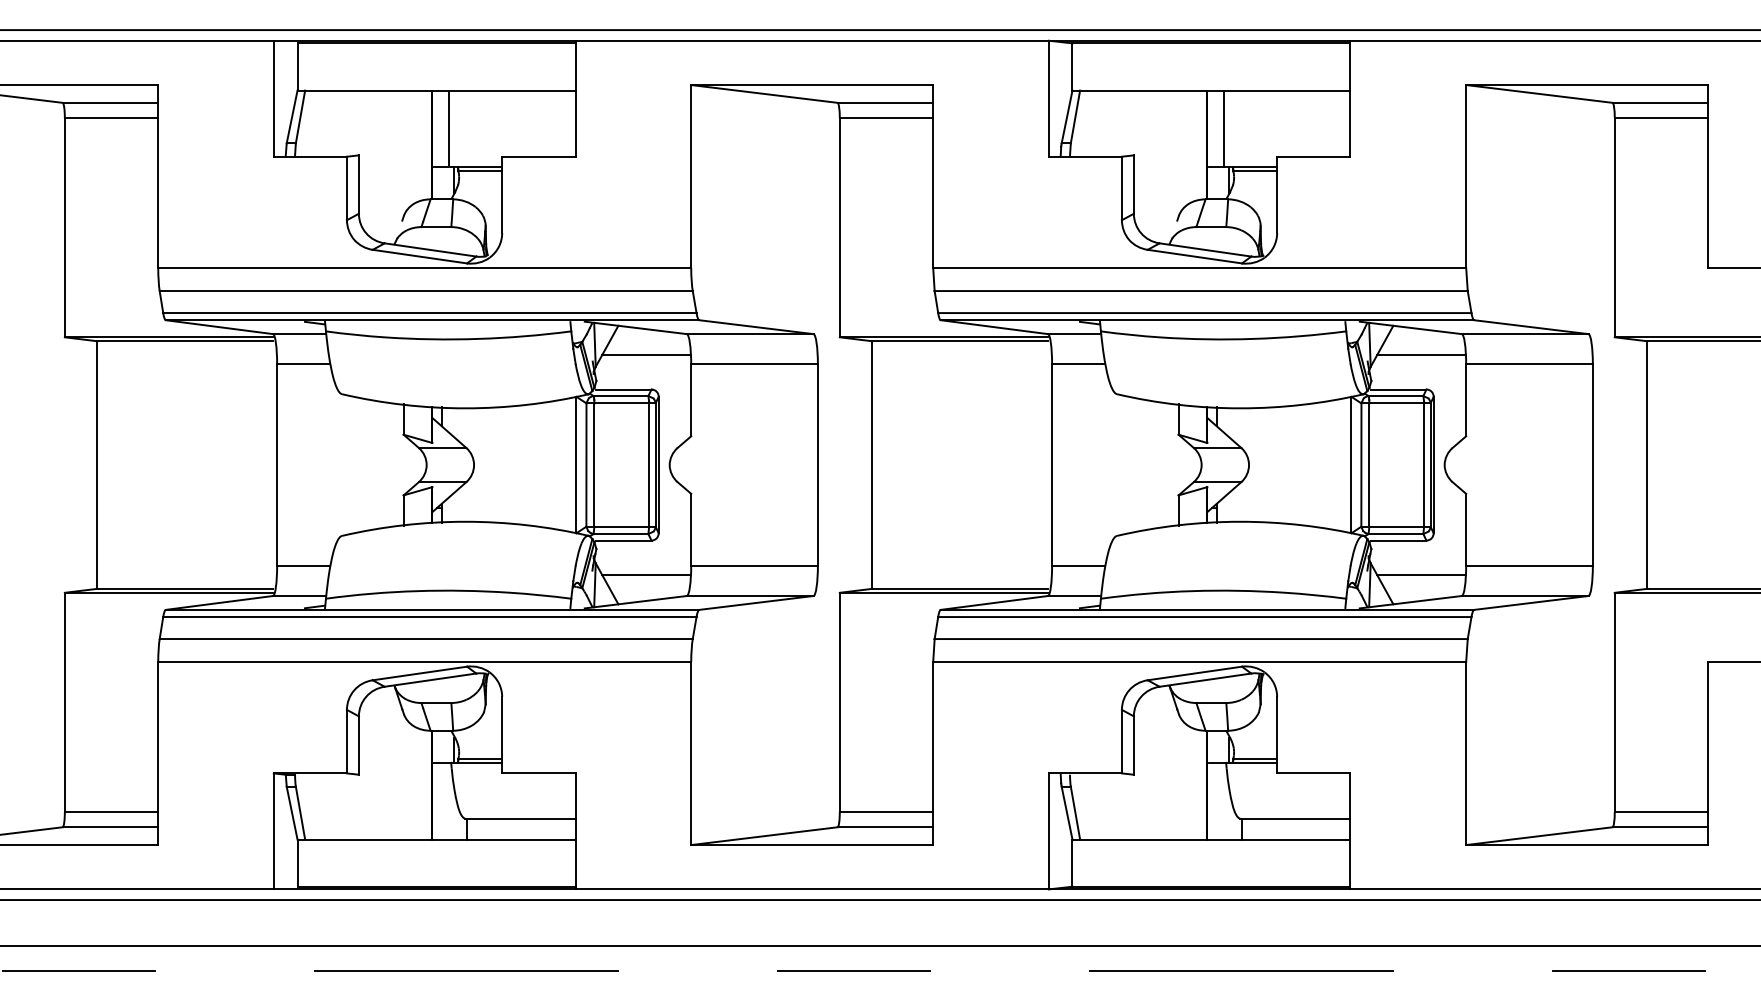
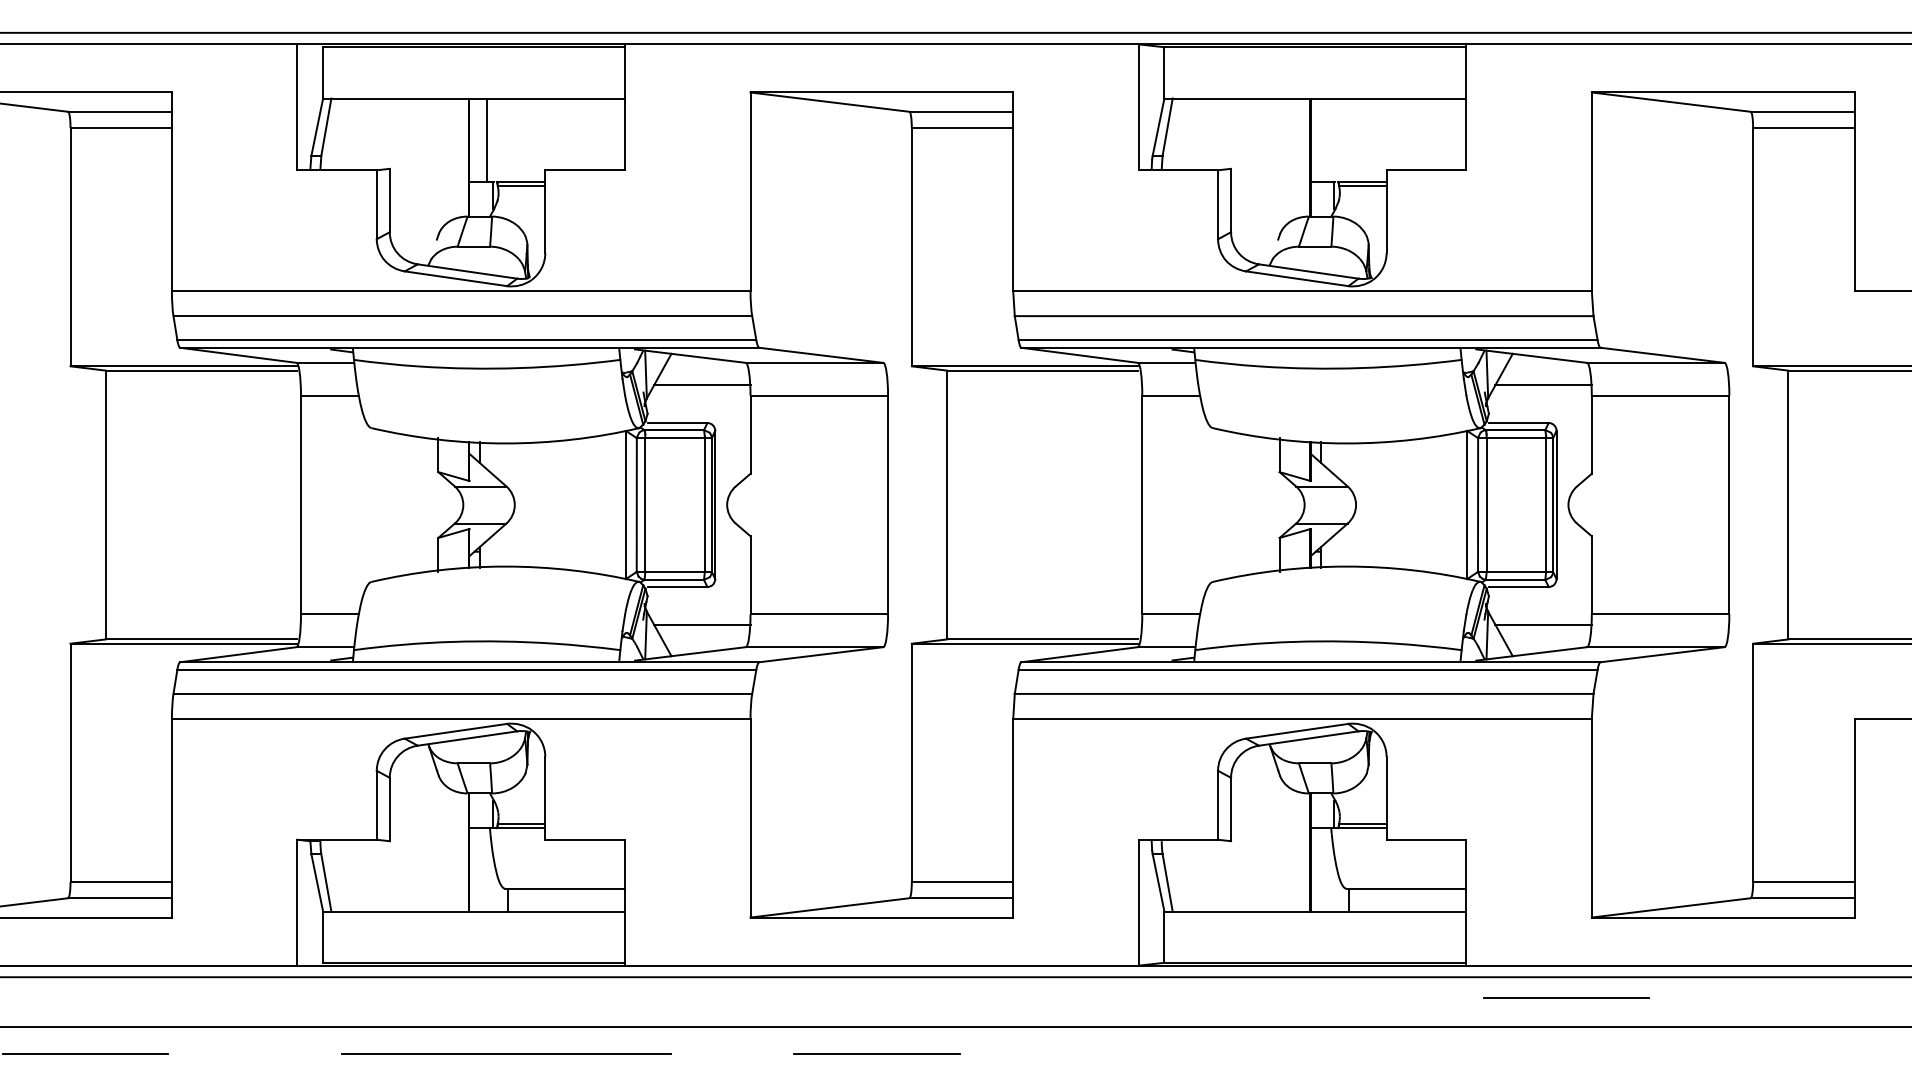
line: (1223, 128) -> (1328, 139), removed
line: (853, 970) -> (876, 1053), moved
line: (1241, 970) -> (1347, 1053), removed
line: (1628, 970) -> (1566, 997), moved

